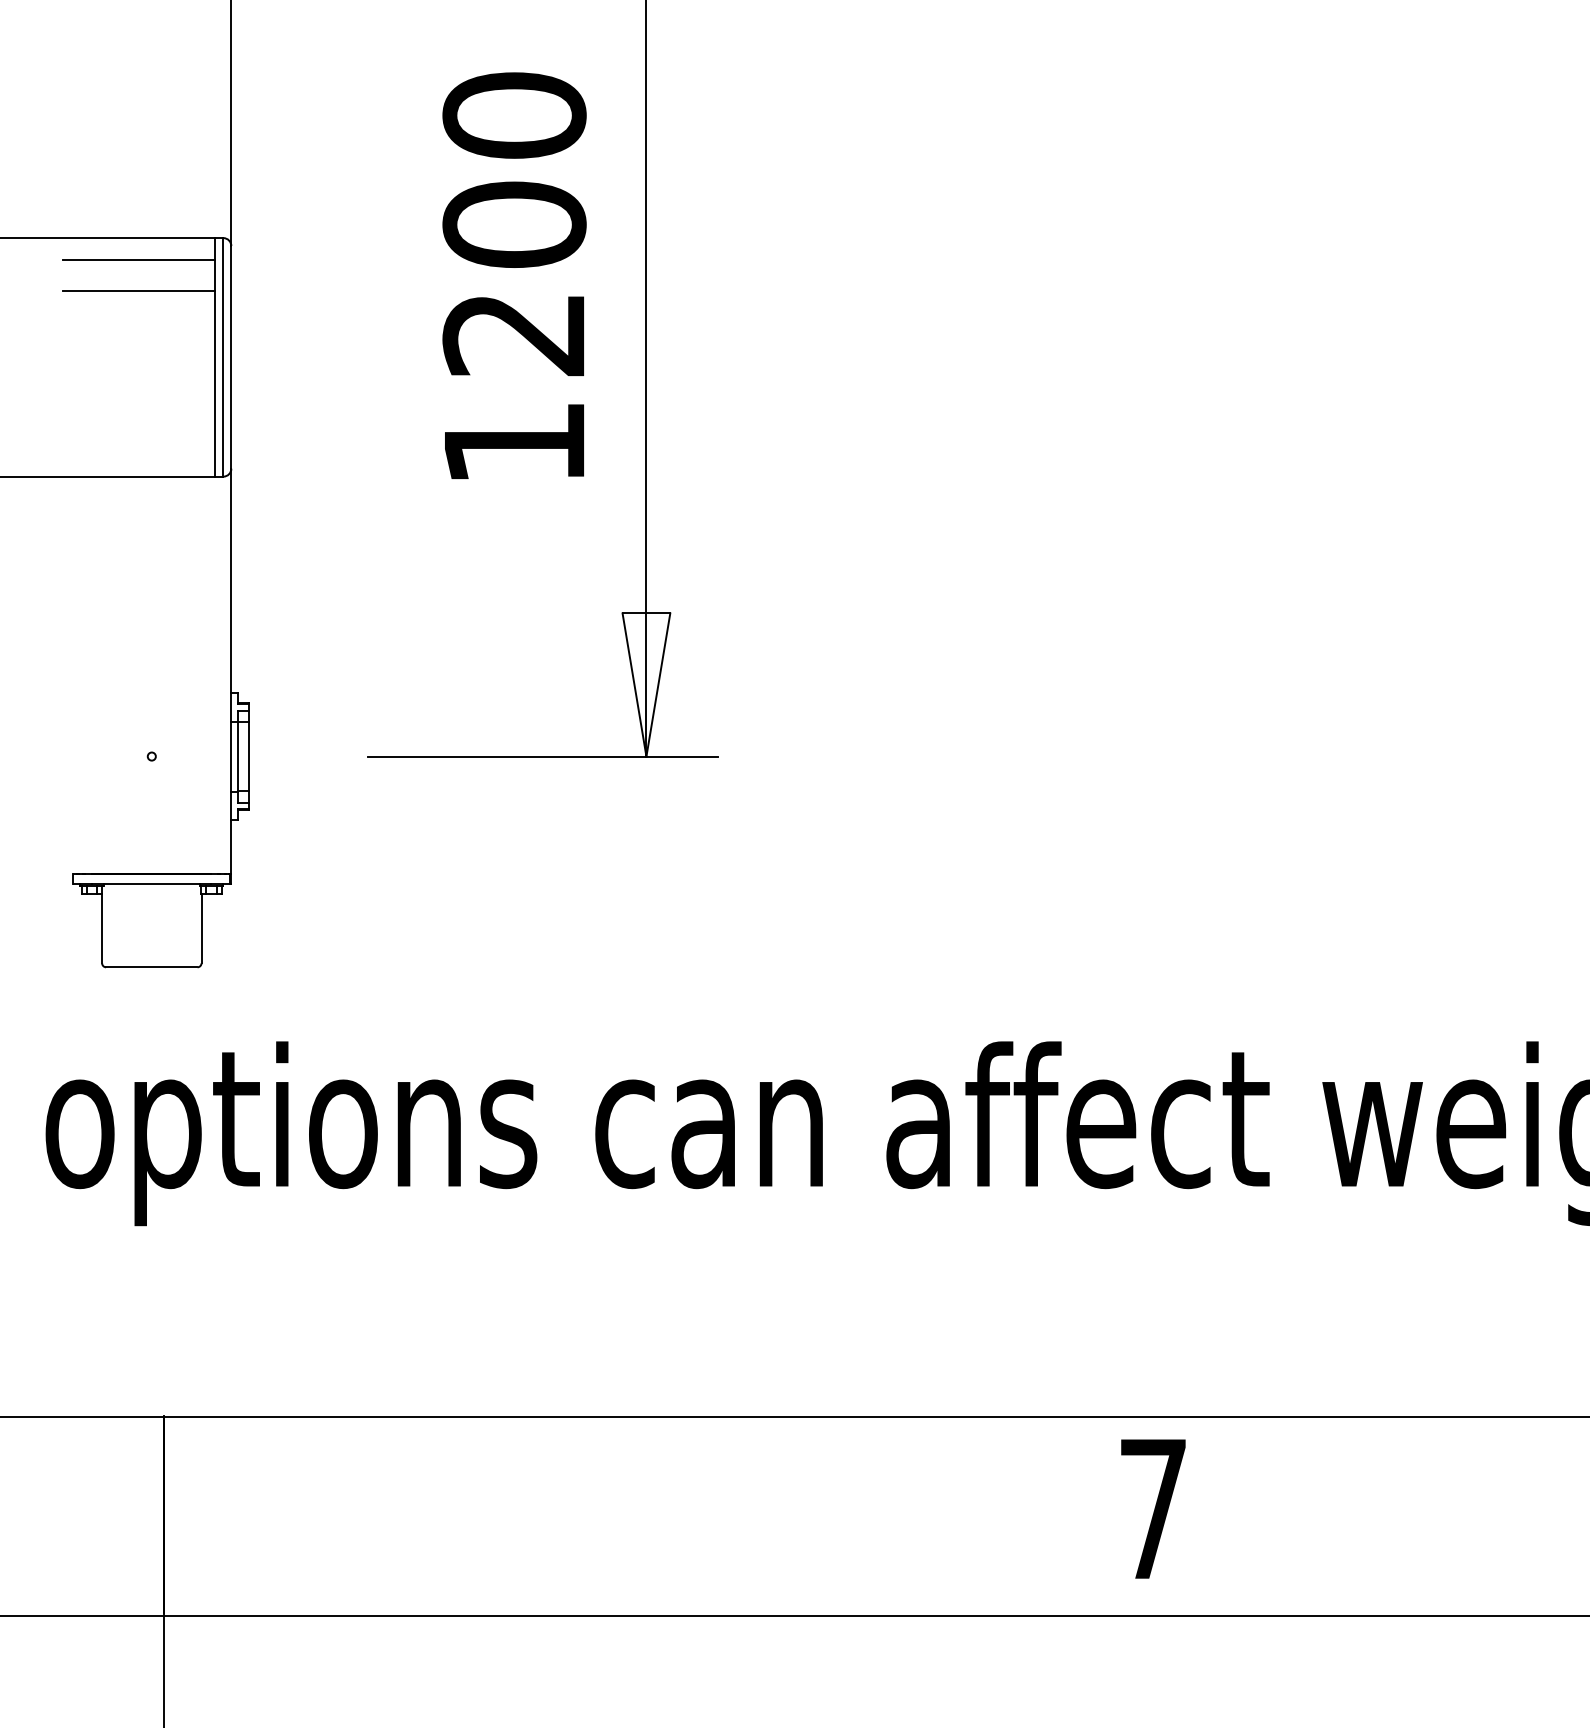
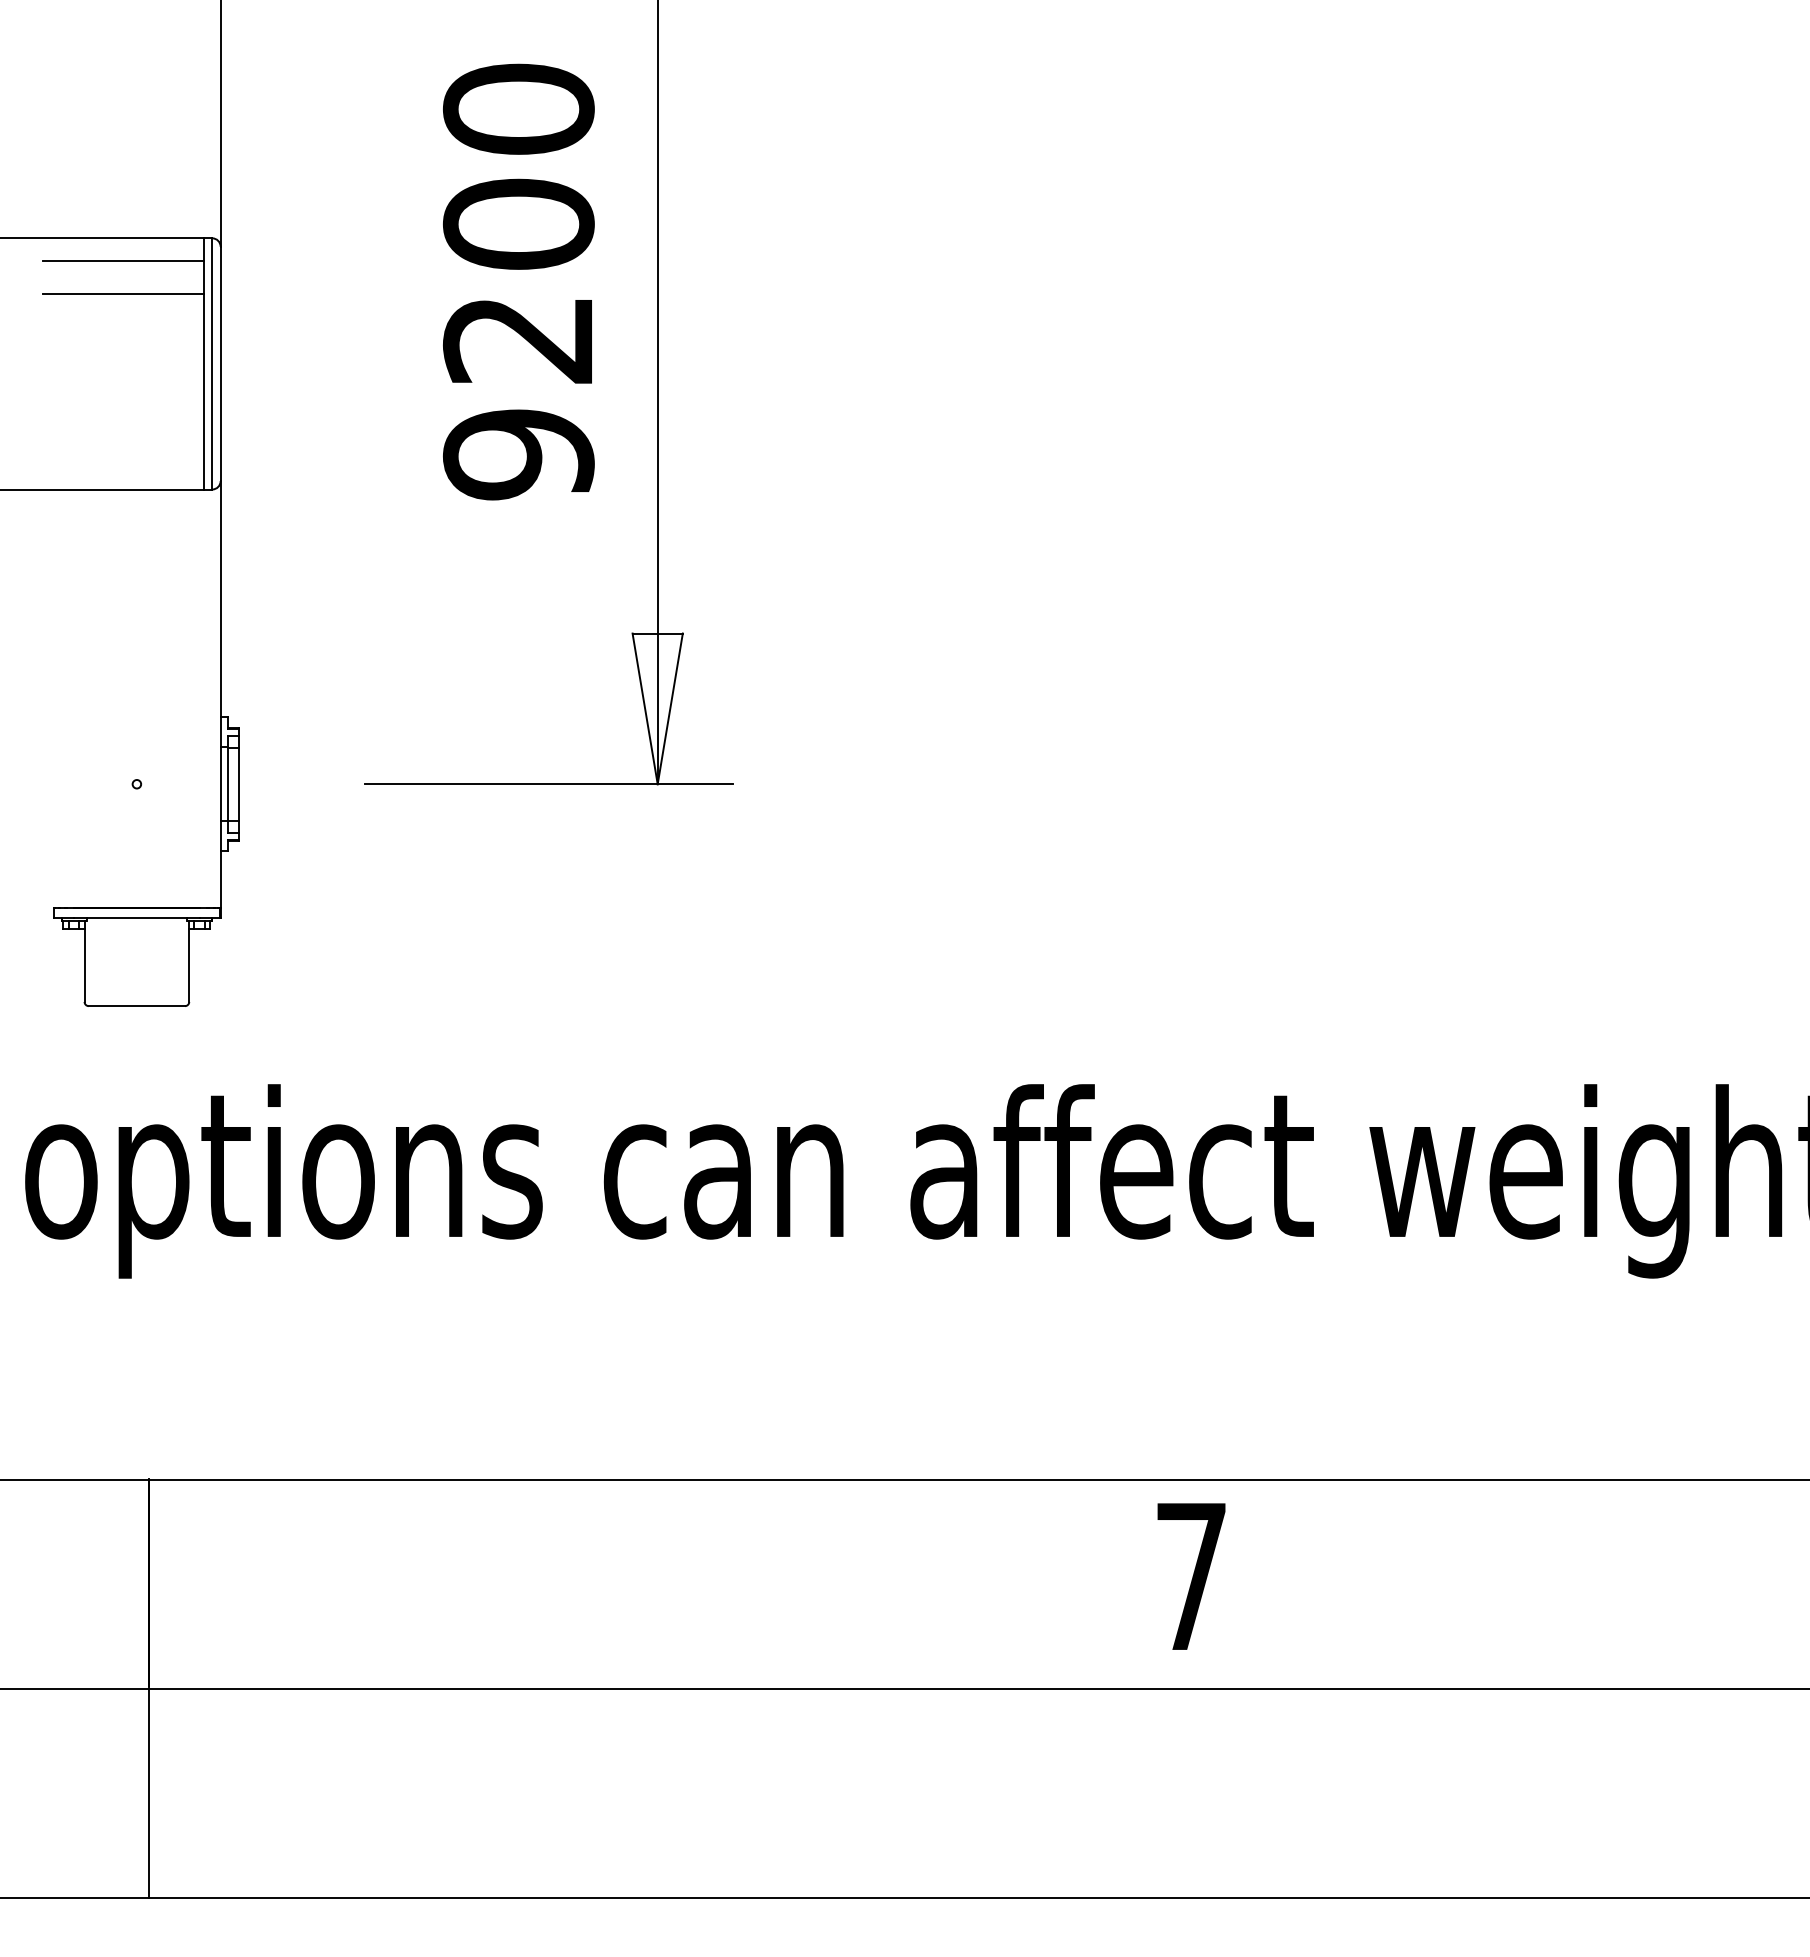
text: (514, 443) -> (518, 454), 1200 -> 9200

